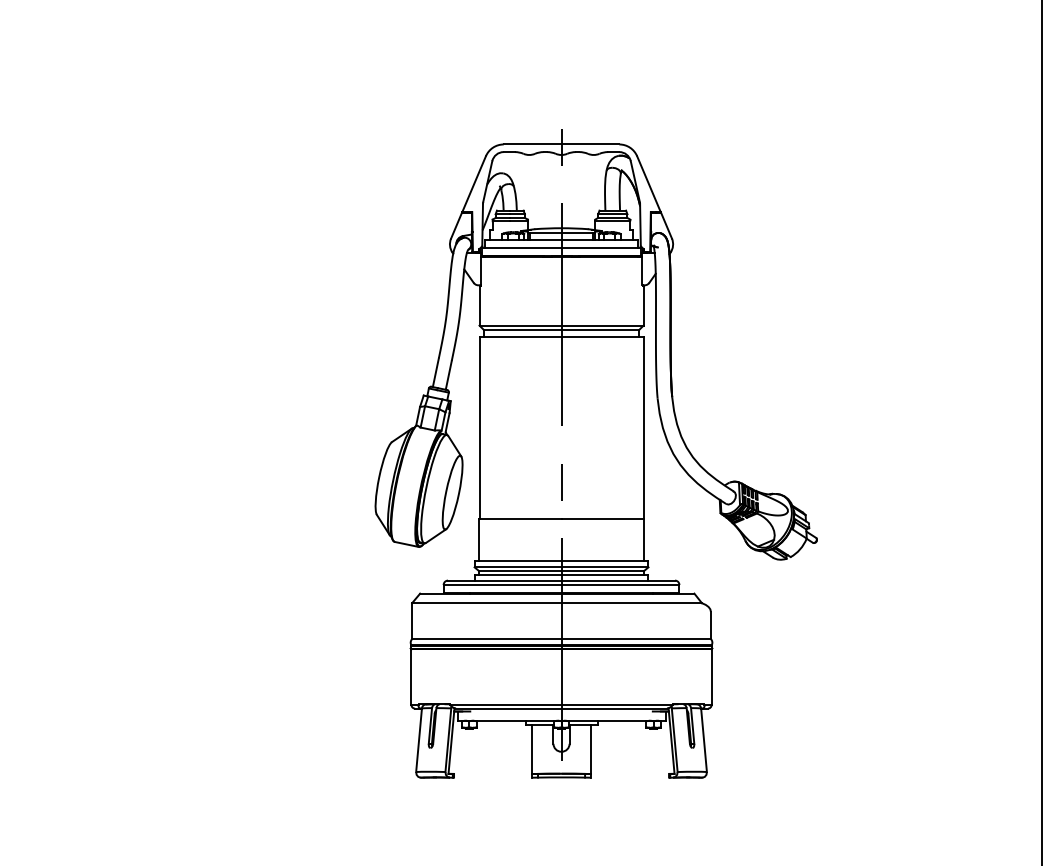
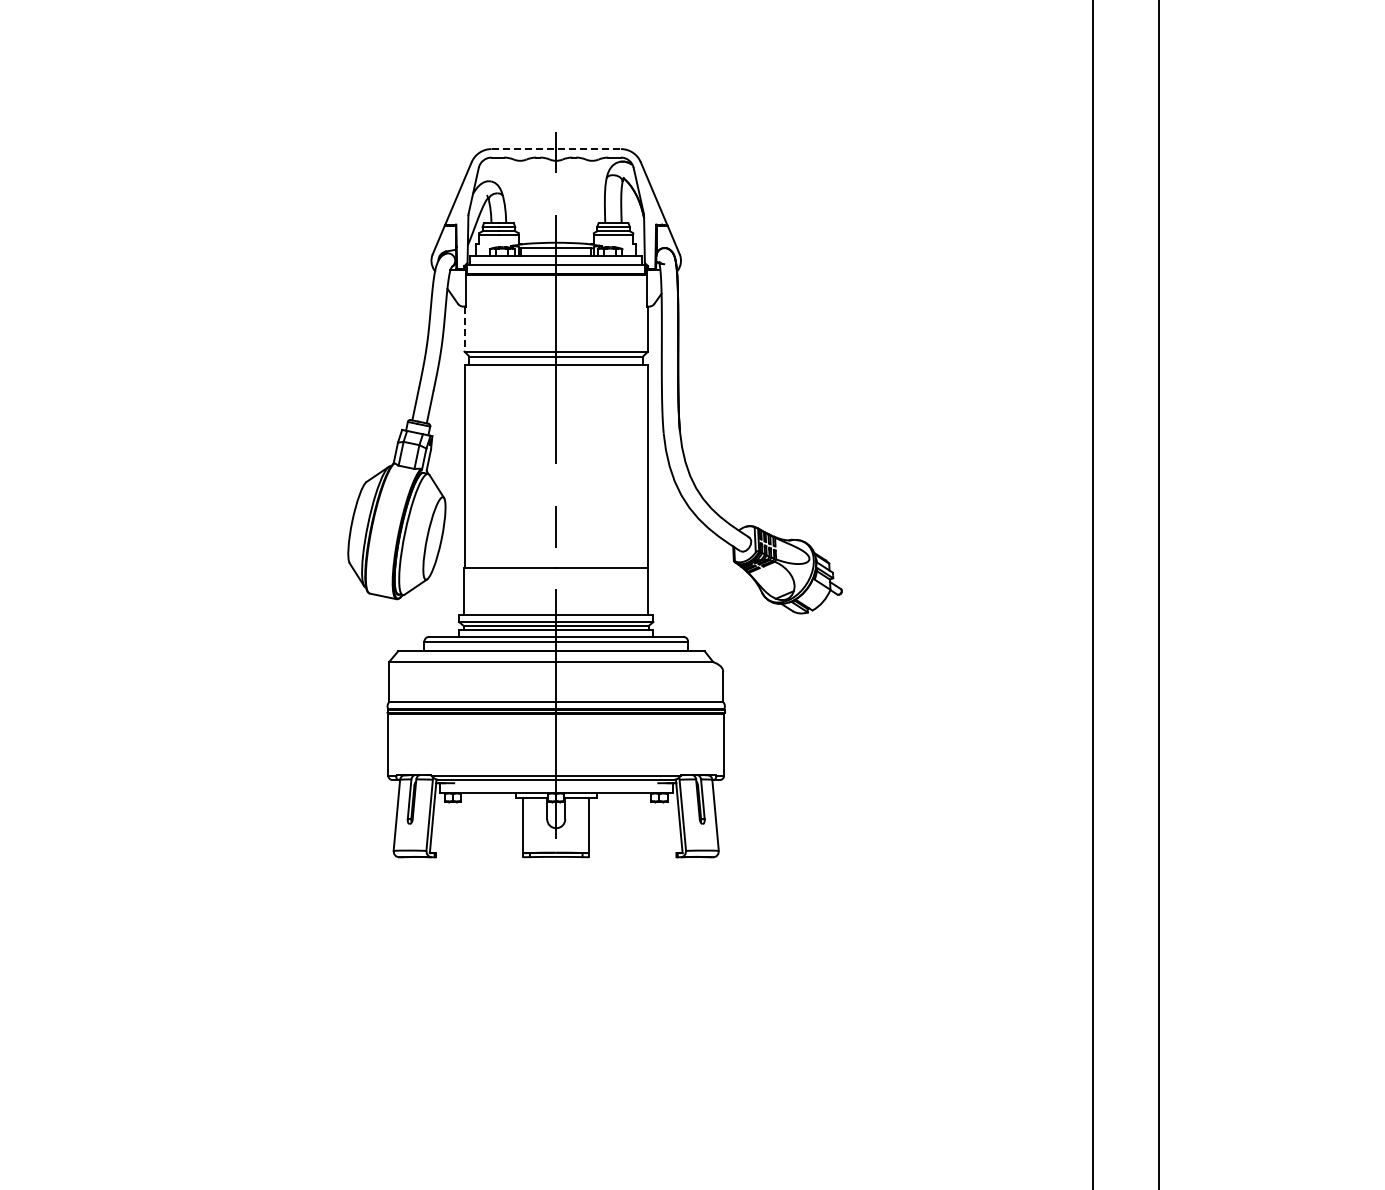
line: (561, 144) -> (556, 149), solid -> dashed
line: (479, 305) -> (464, 329), solid -> dashed

